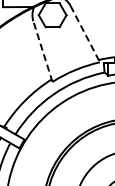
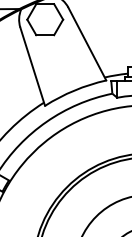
line: (85, 34) -> (87, 44), dashed -> solid
line: (42, 51) -> (32, 66), dashed -> solid

